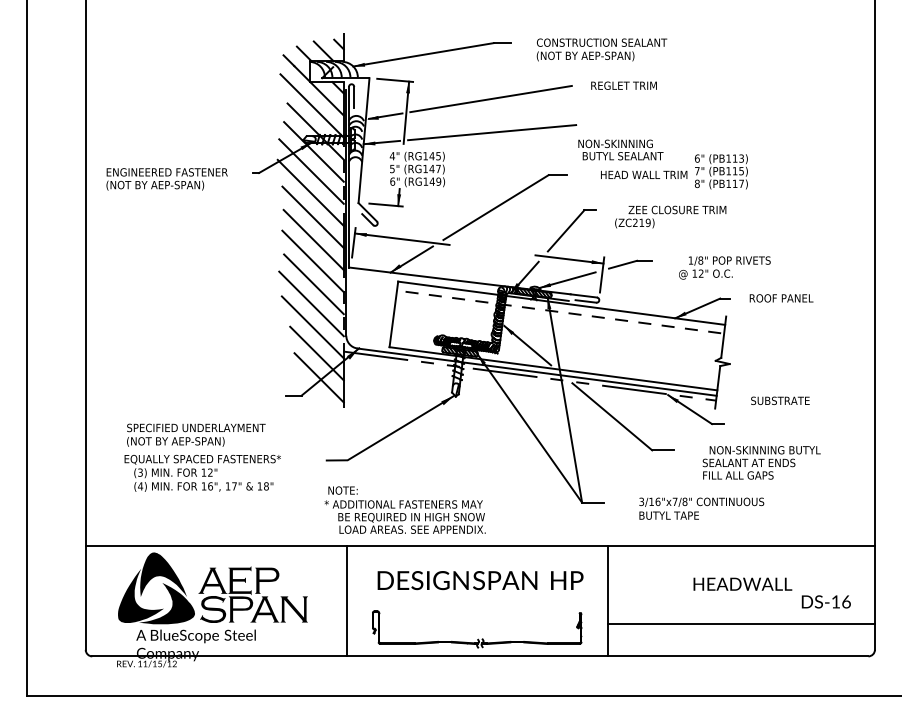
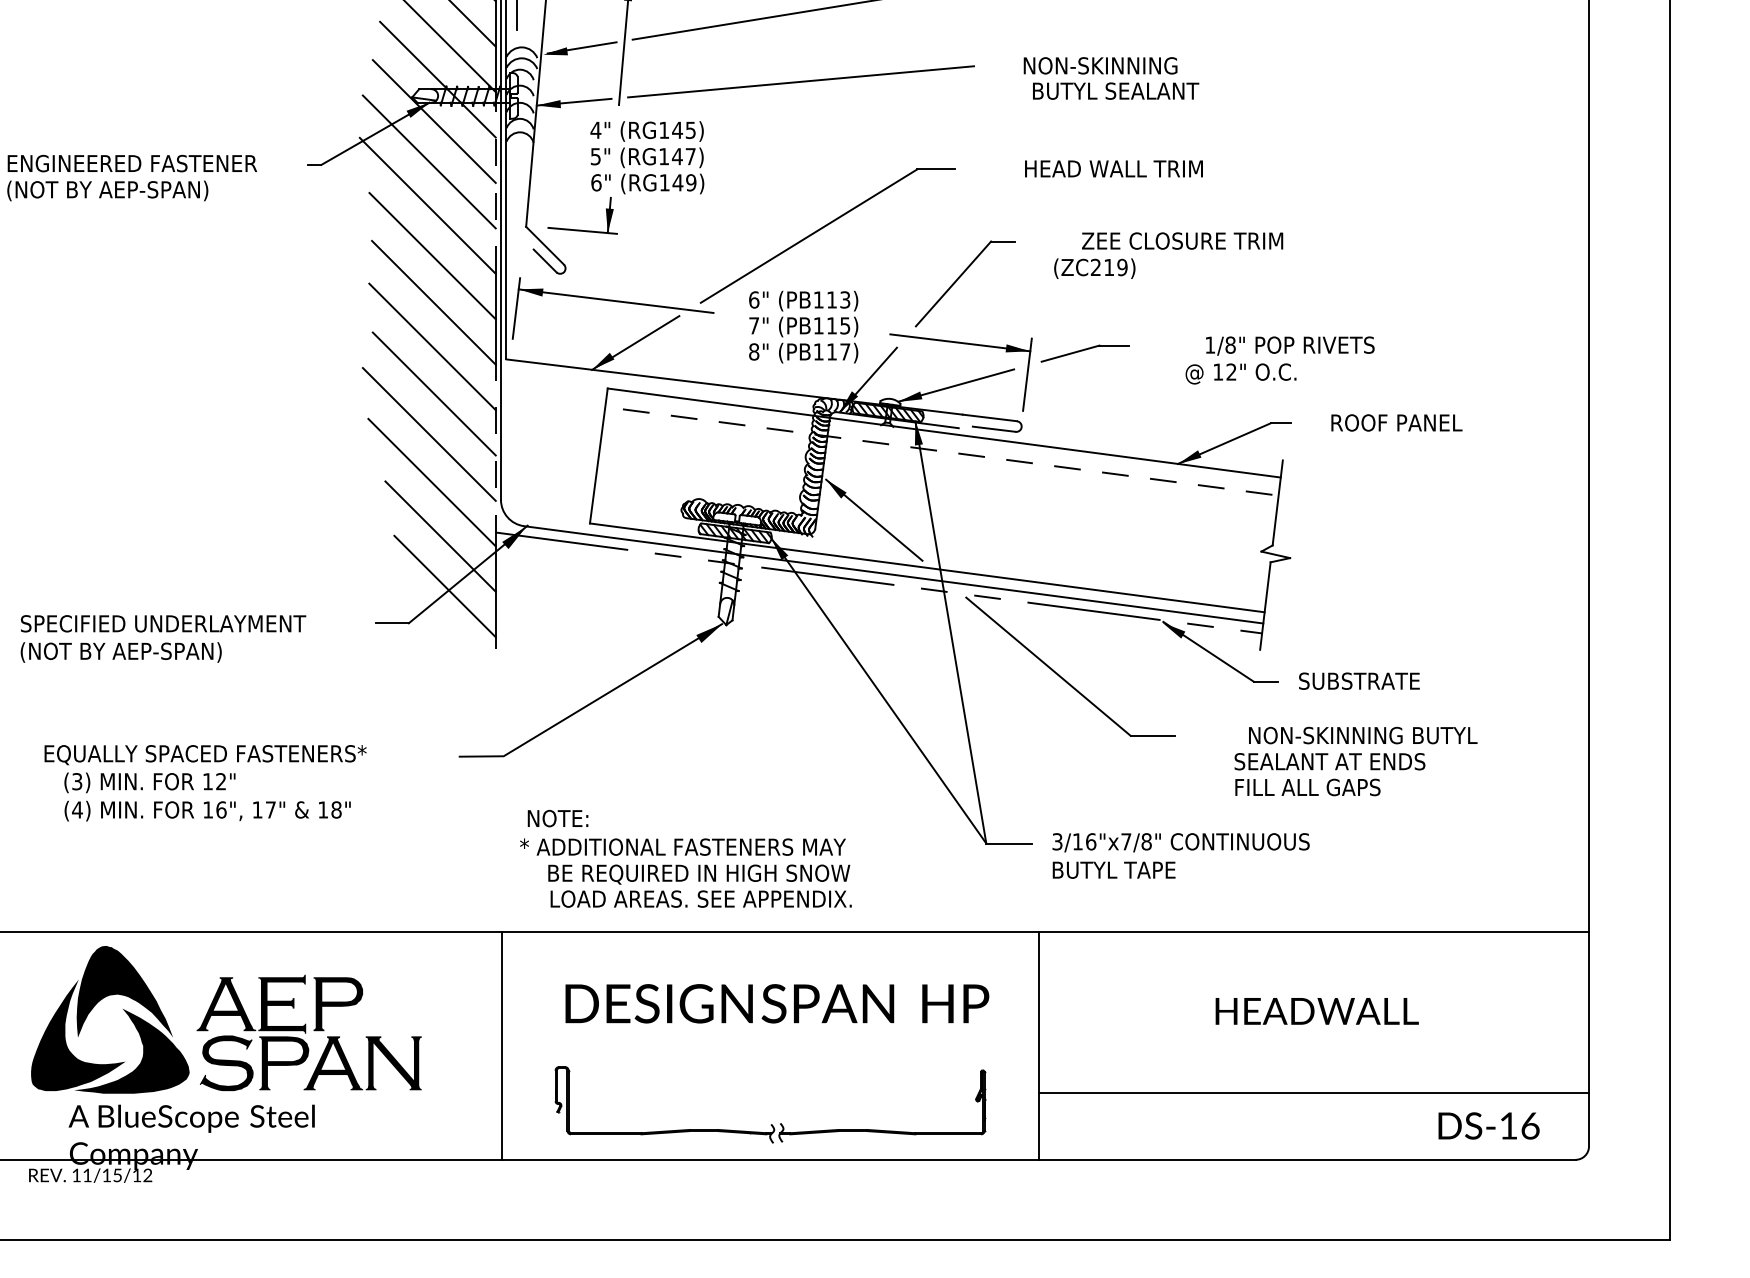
text: (620, 149) -> (1110, 77), moved
text: (720, 171) -> (801, 326), moved
text: (780, 400) -> (1359, 680), moved
text: (196, 434) -> (163, 637), moved
text: (701, 508) -> (1180, 855), moved
text: (404, 509) -> (684, 857), moved
text: (825, 601) -> (1487, 1125), moved

